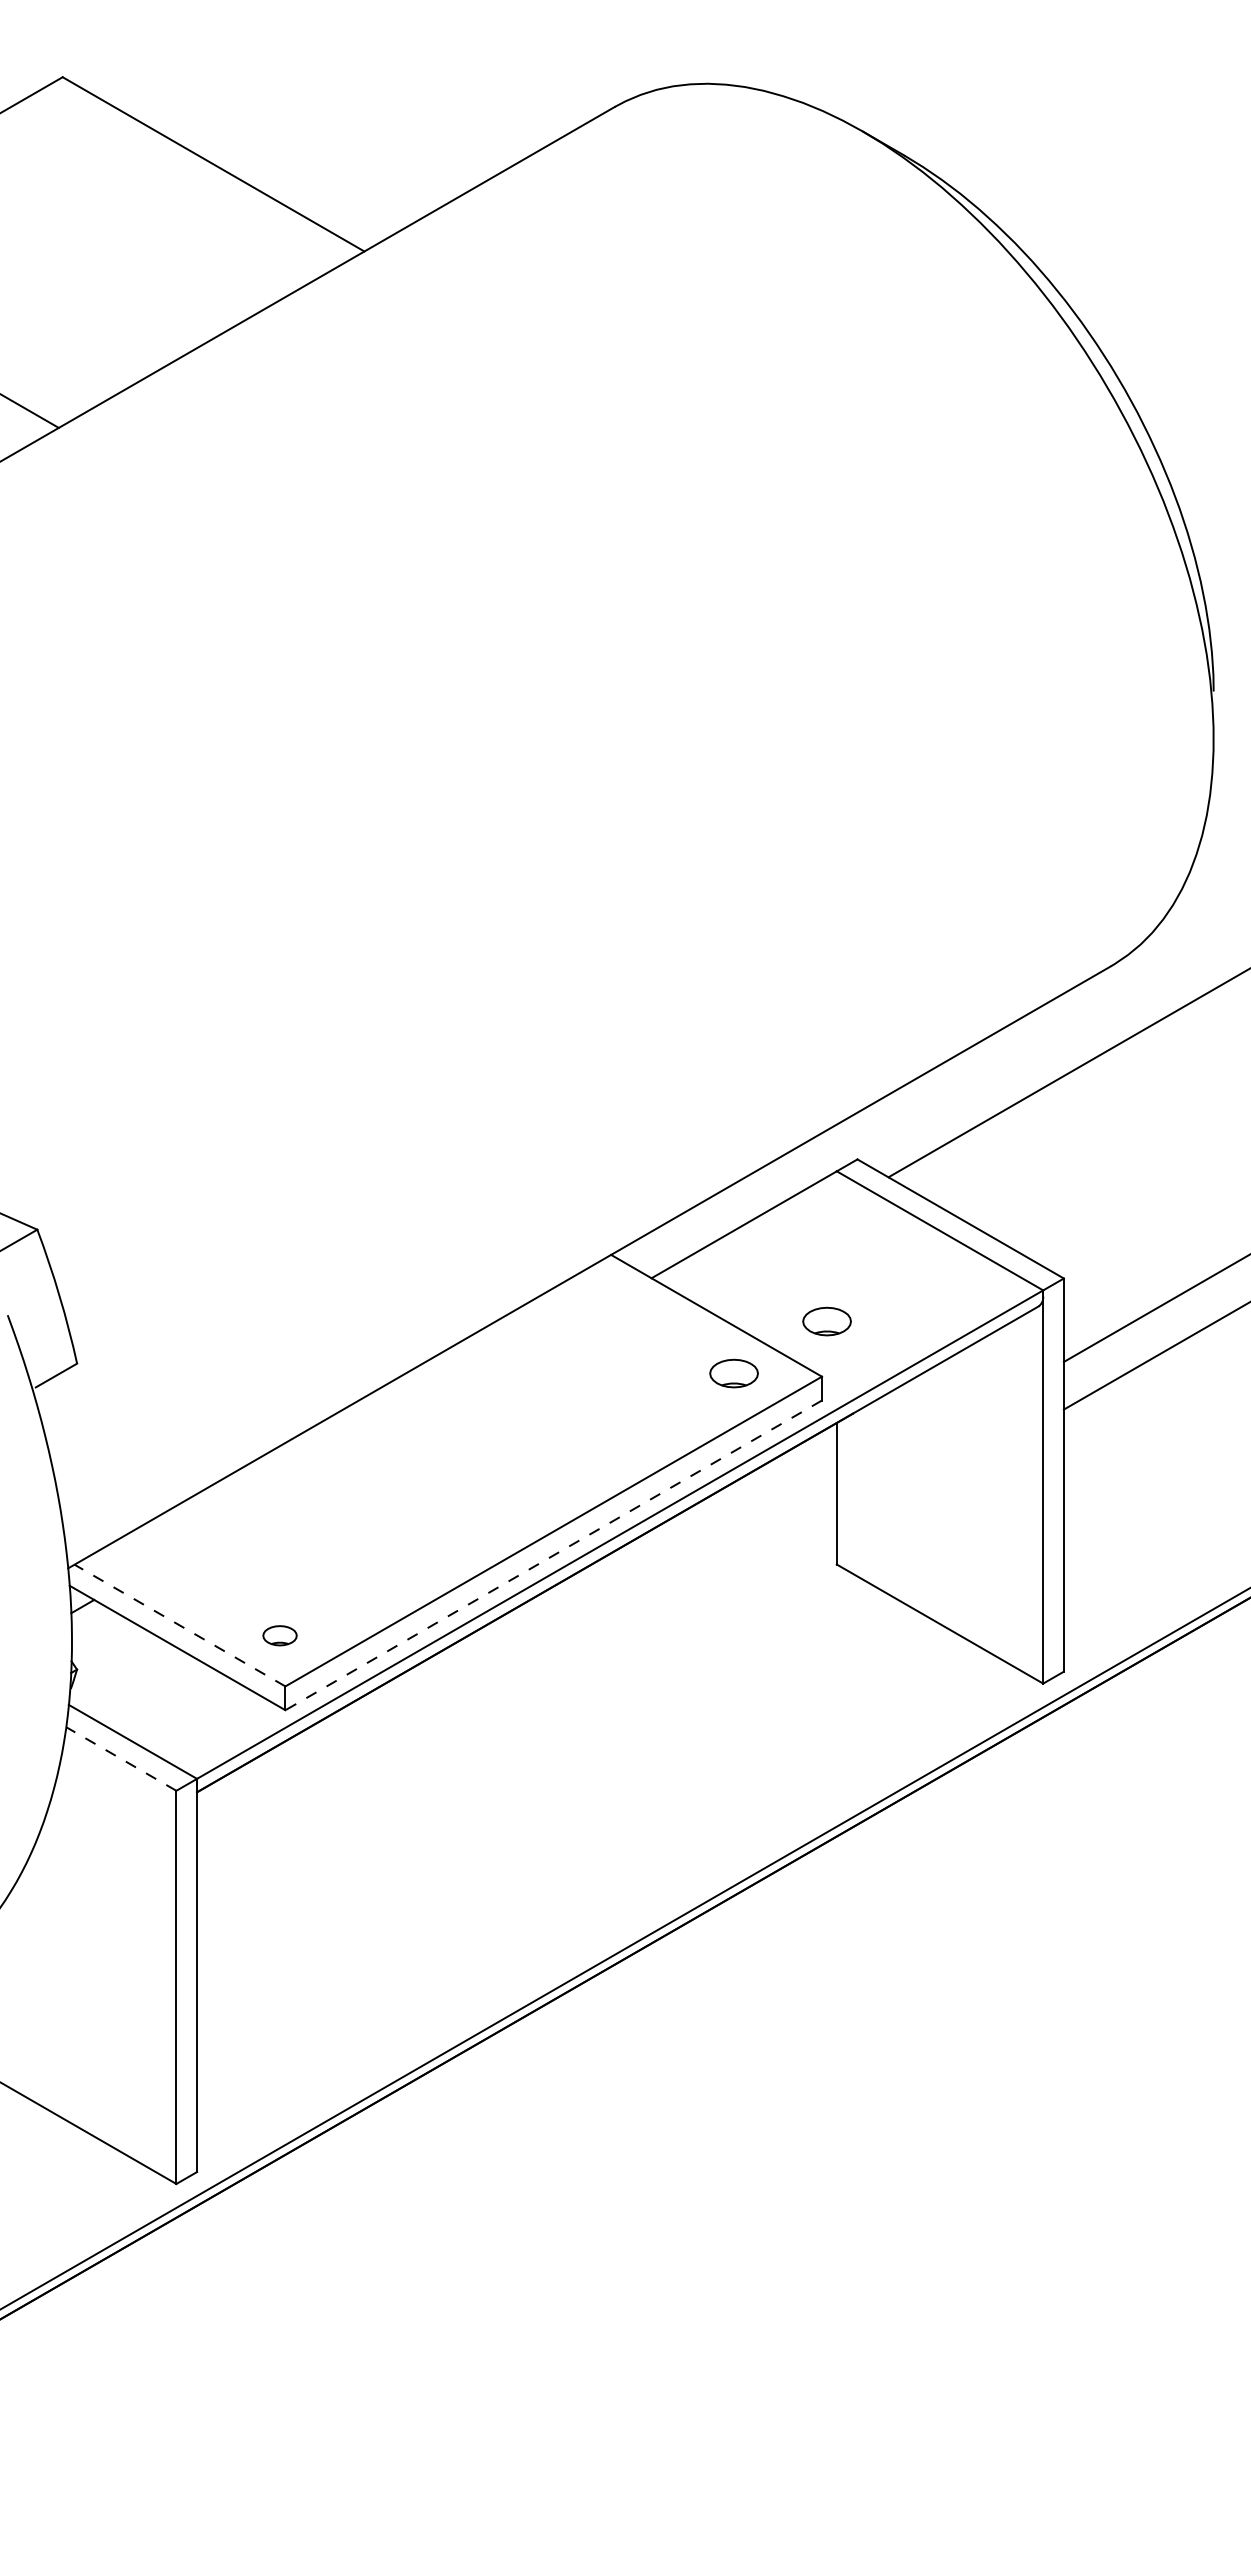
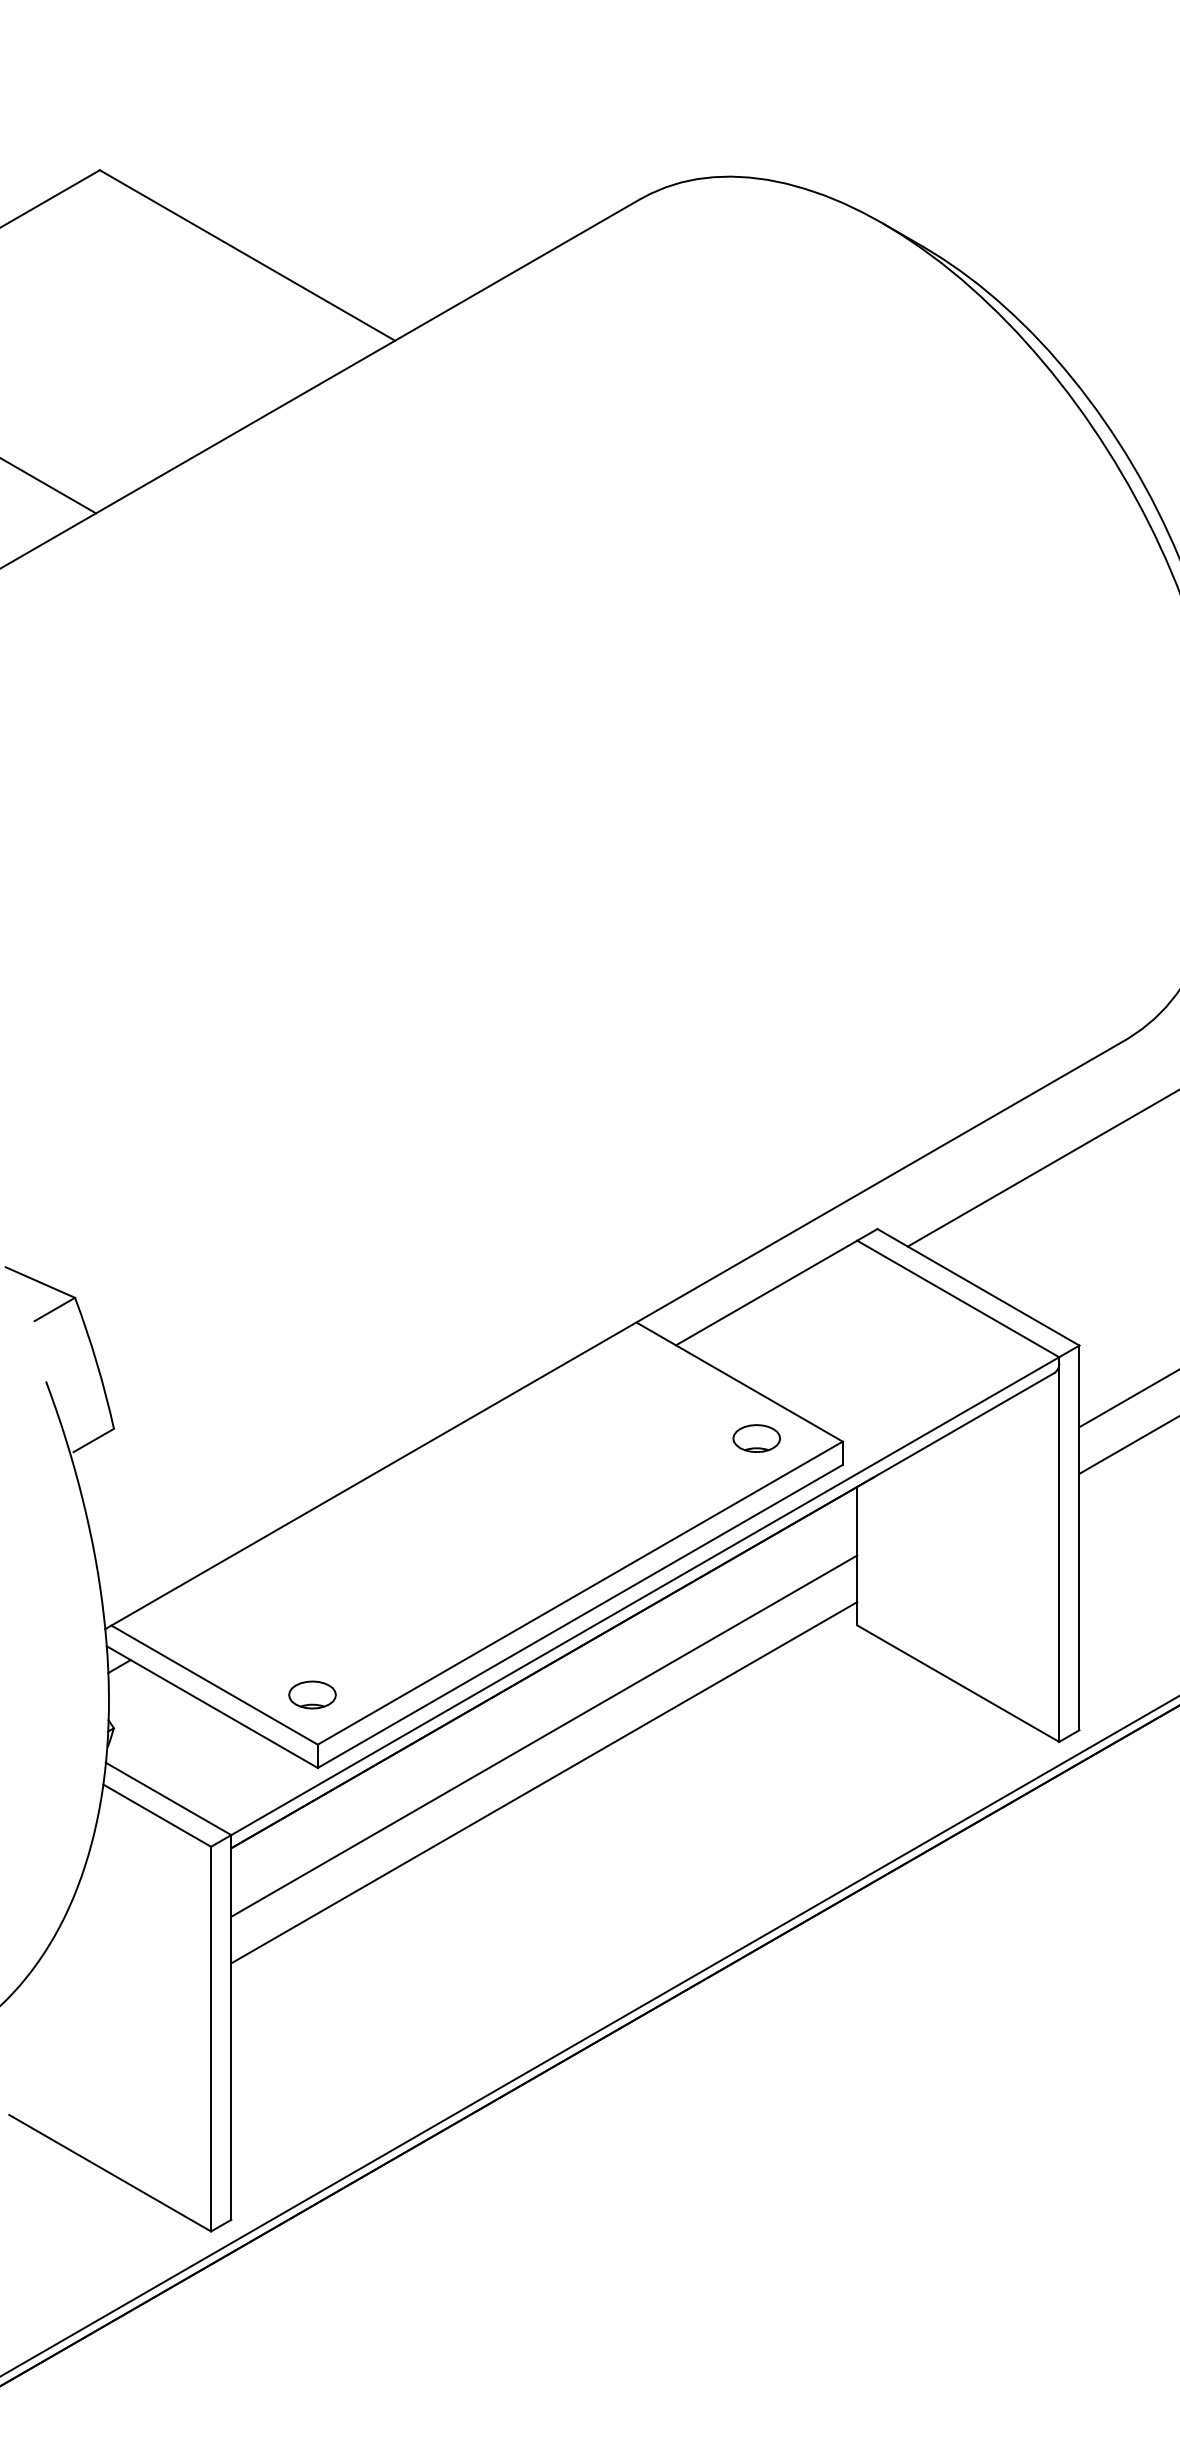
part: (826, 1321) -> (847, 1387), removed
line: (553, 1555) -> (580, 1616), dashed -> solid
line: (179, 1625) -> (214, 1685), dashed -> solid
part: (279, 1635) -> (311, 1694), size x1.43
line: (516, 1677) -> (543, 1735), added
line: (516, 1724) -> (543, 1781), added
line: (121, 1758) -> (157, 1815), dashed -> solid

